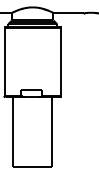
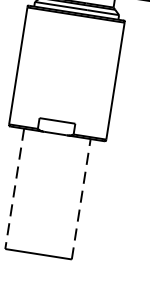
line: (52, 131) -> (82, 198), solid -> dashed
line: (13, 132) -> (14, 189), solid -> dashed

